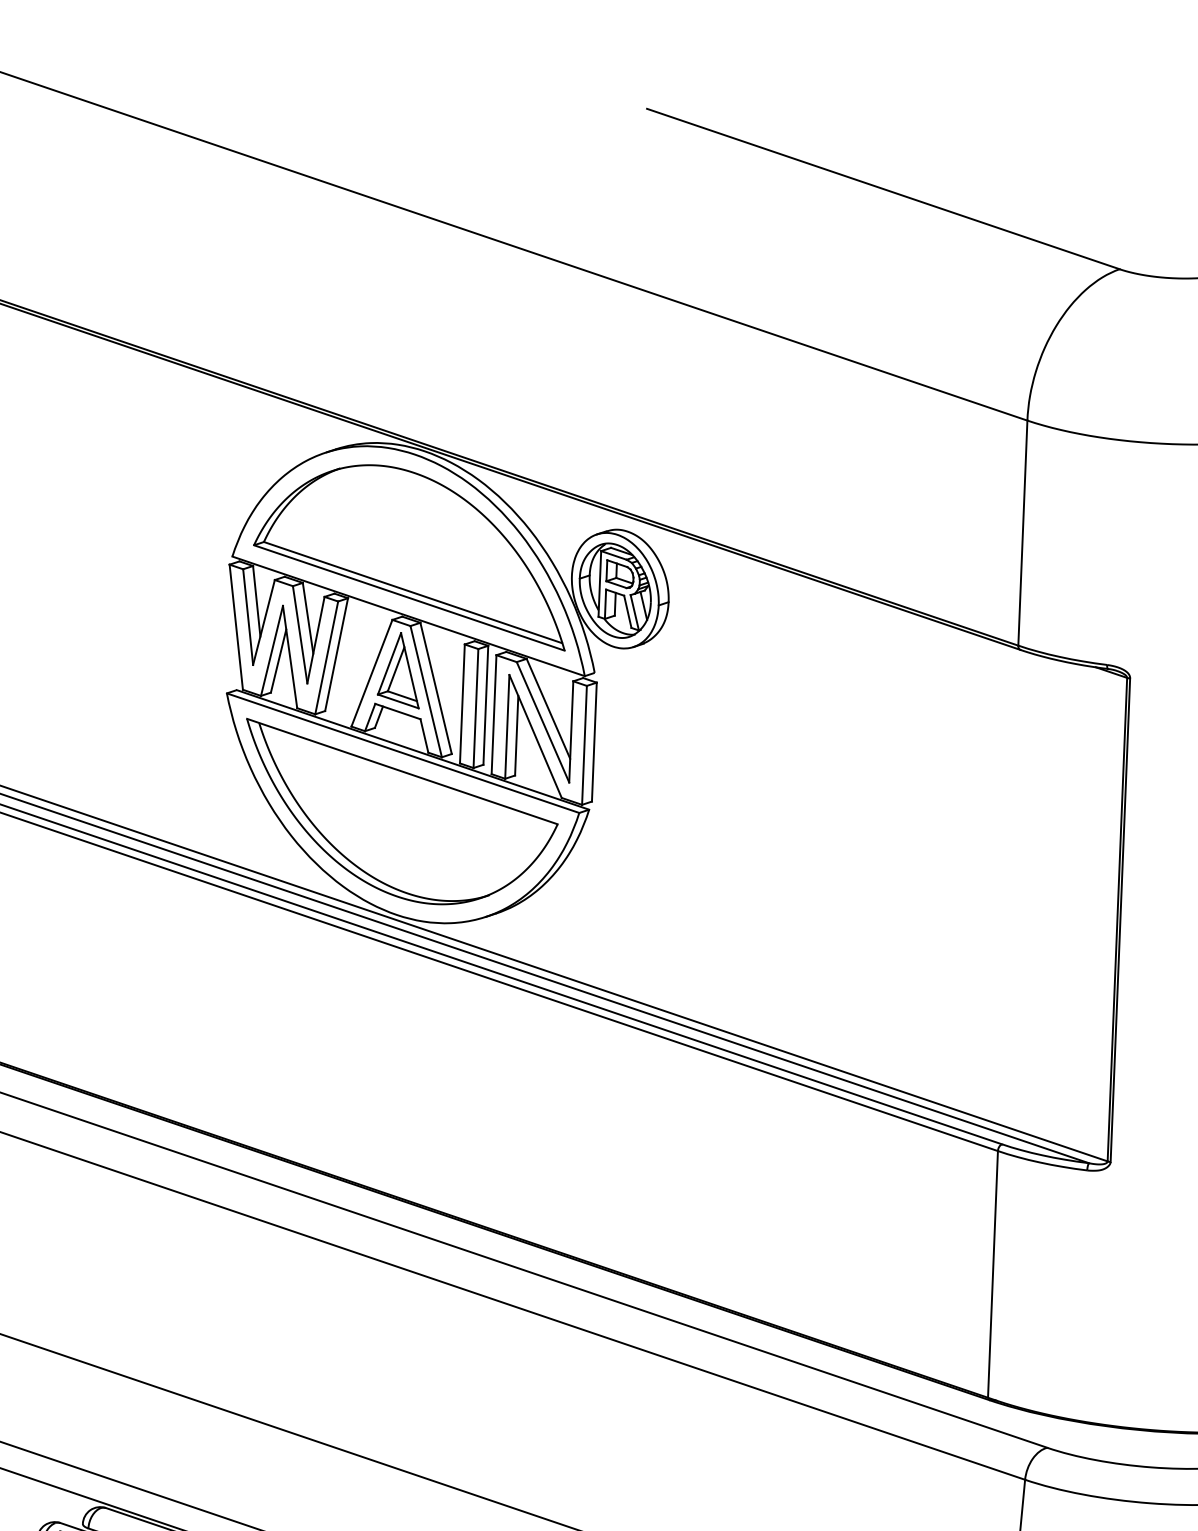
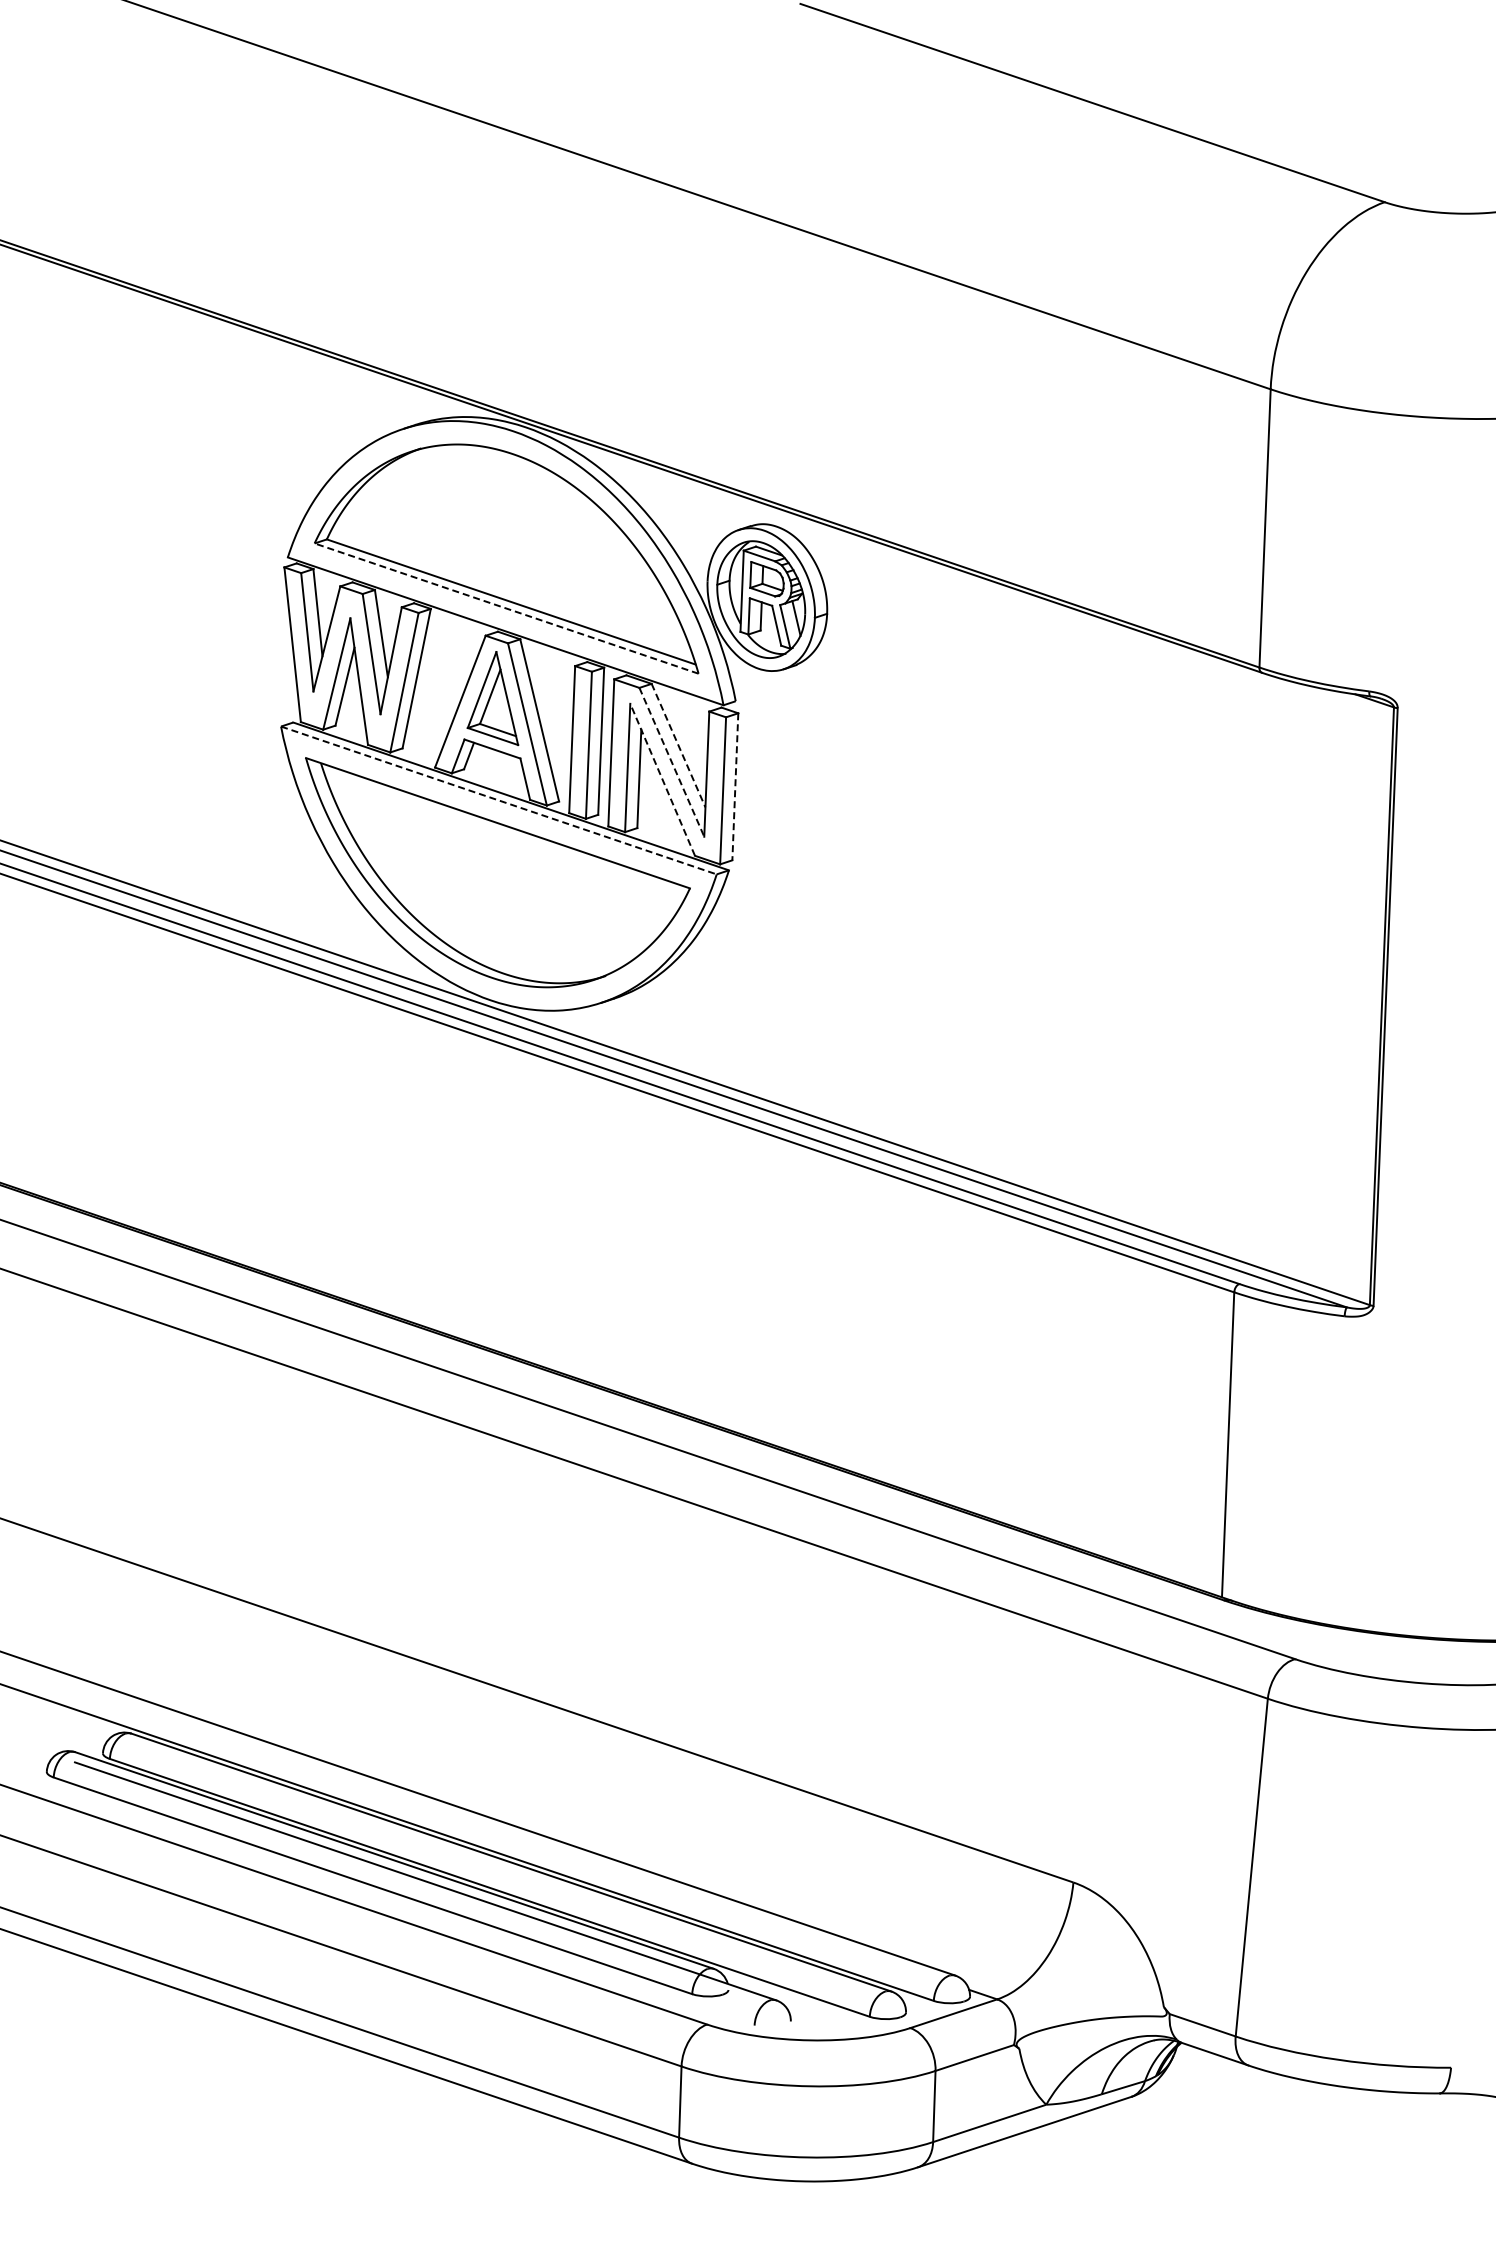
line: (409, 597) -> (506, 608), solid -> dashed
line: (548, 709) -> (678, 746), solid -> dashed
line: (543, 722) -> (672, 762), solid -> dashed
line: (535, 736) -> (662, 779), solid -> dashed
line: (594, 741) -> (735, 786), solid -> dashed
line: (403, 753) -> (499, 800), solid -> dashed

